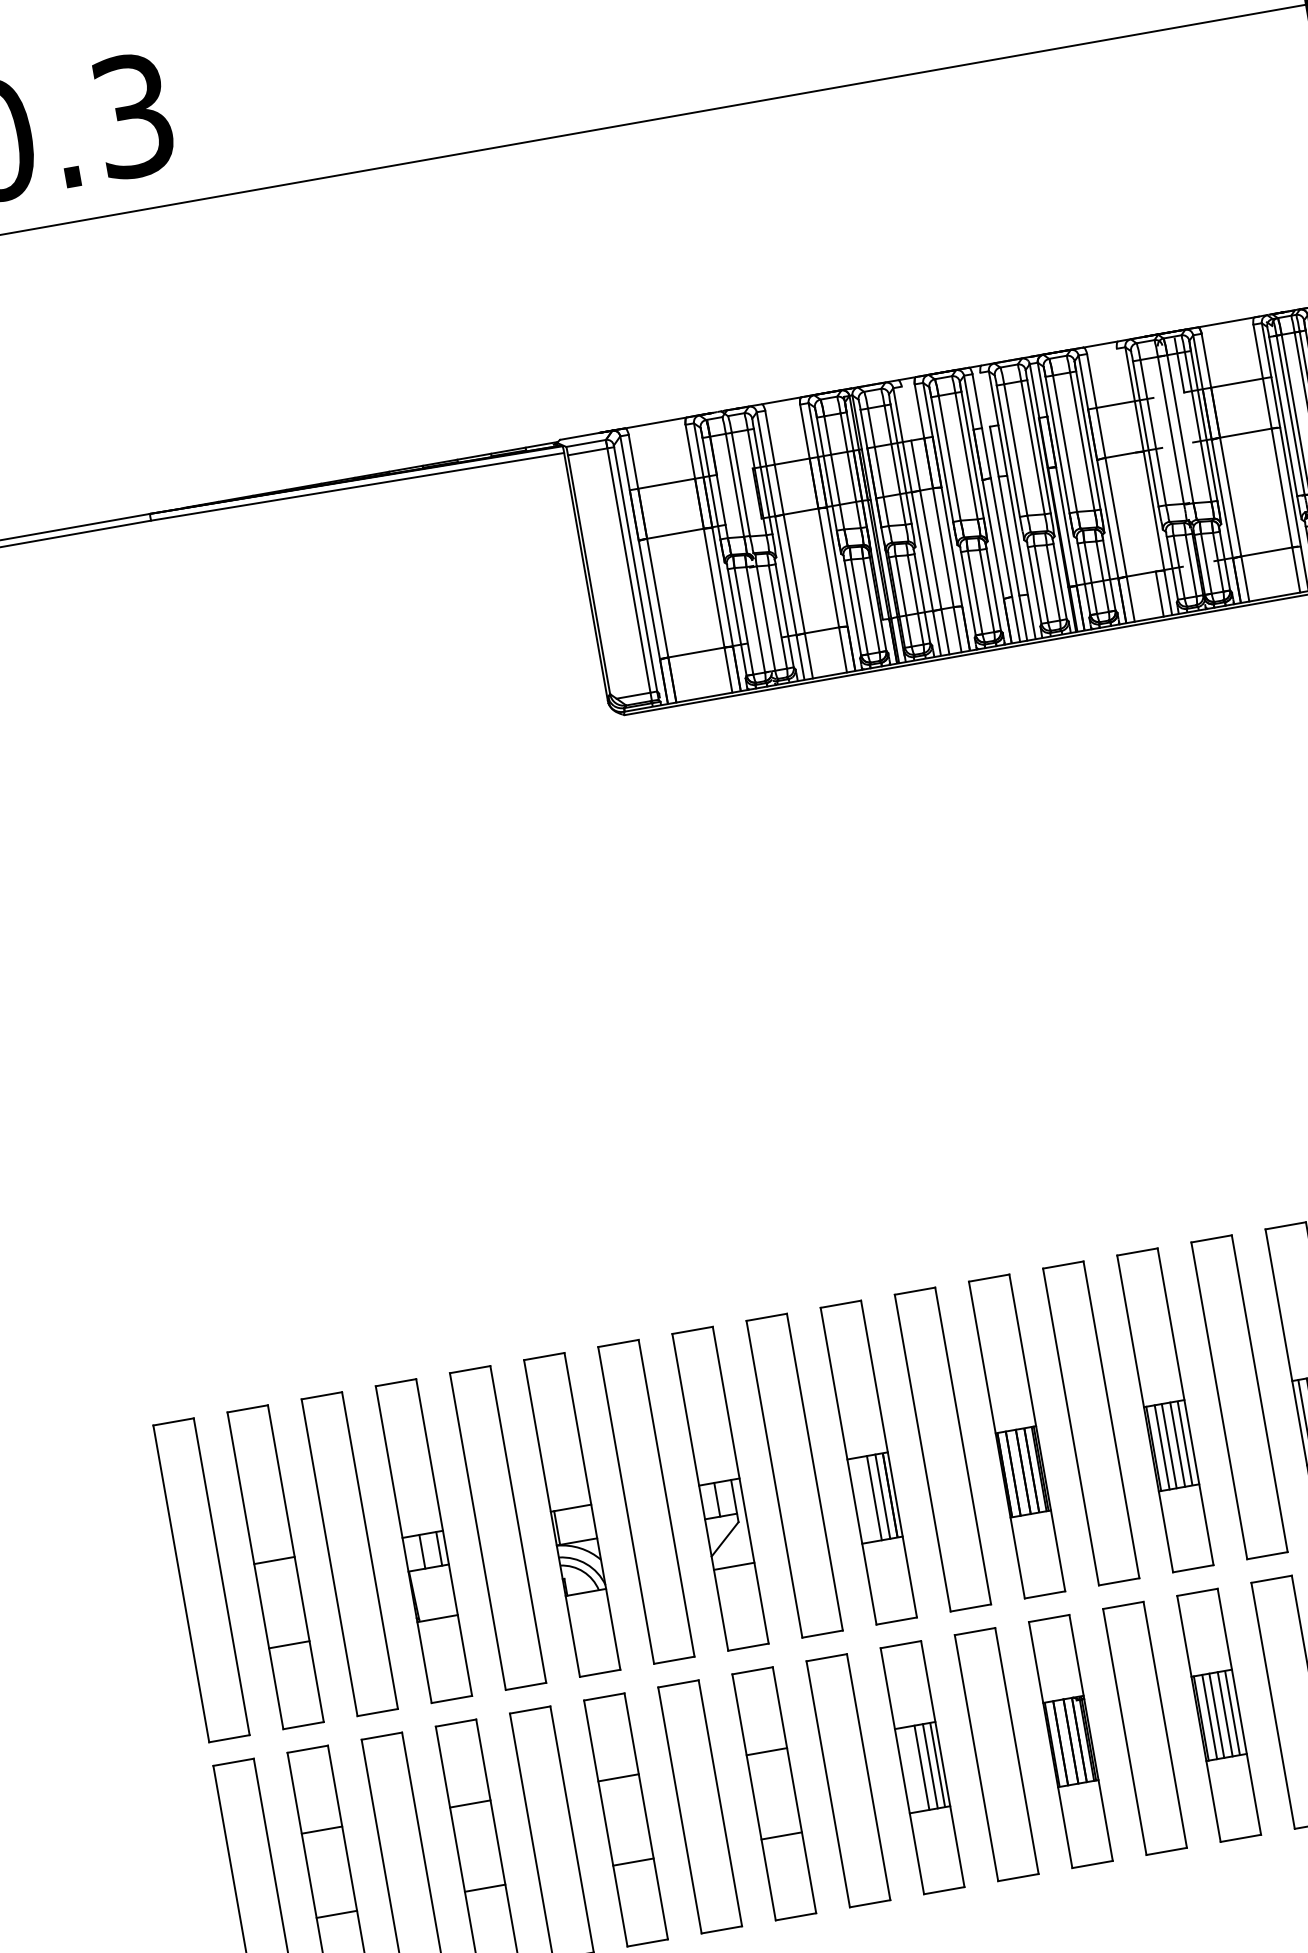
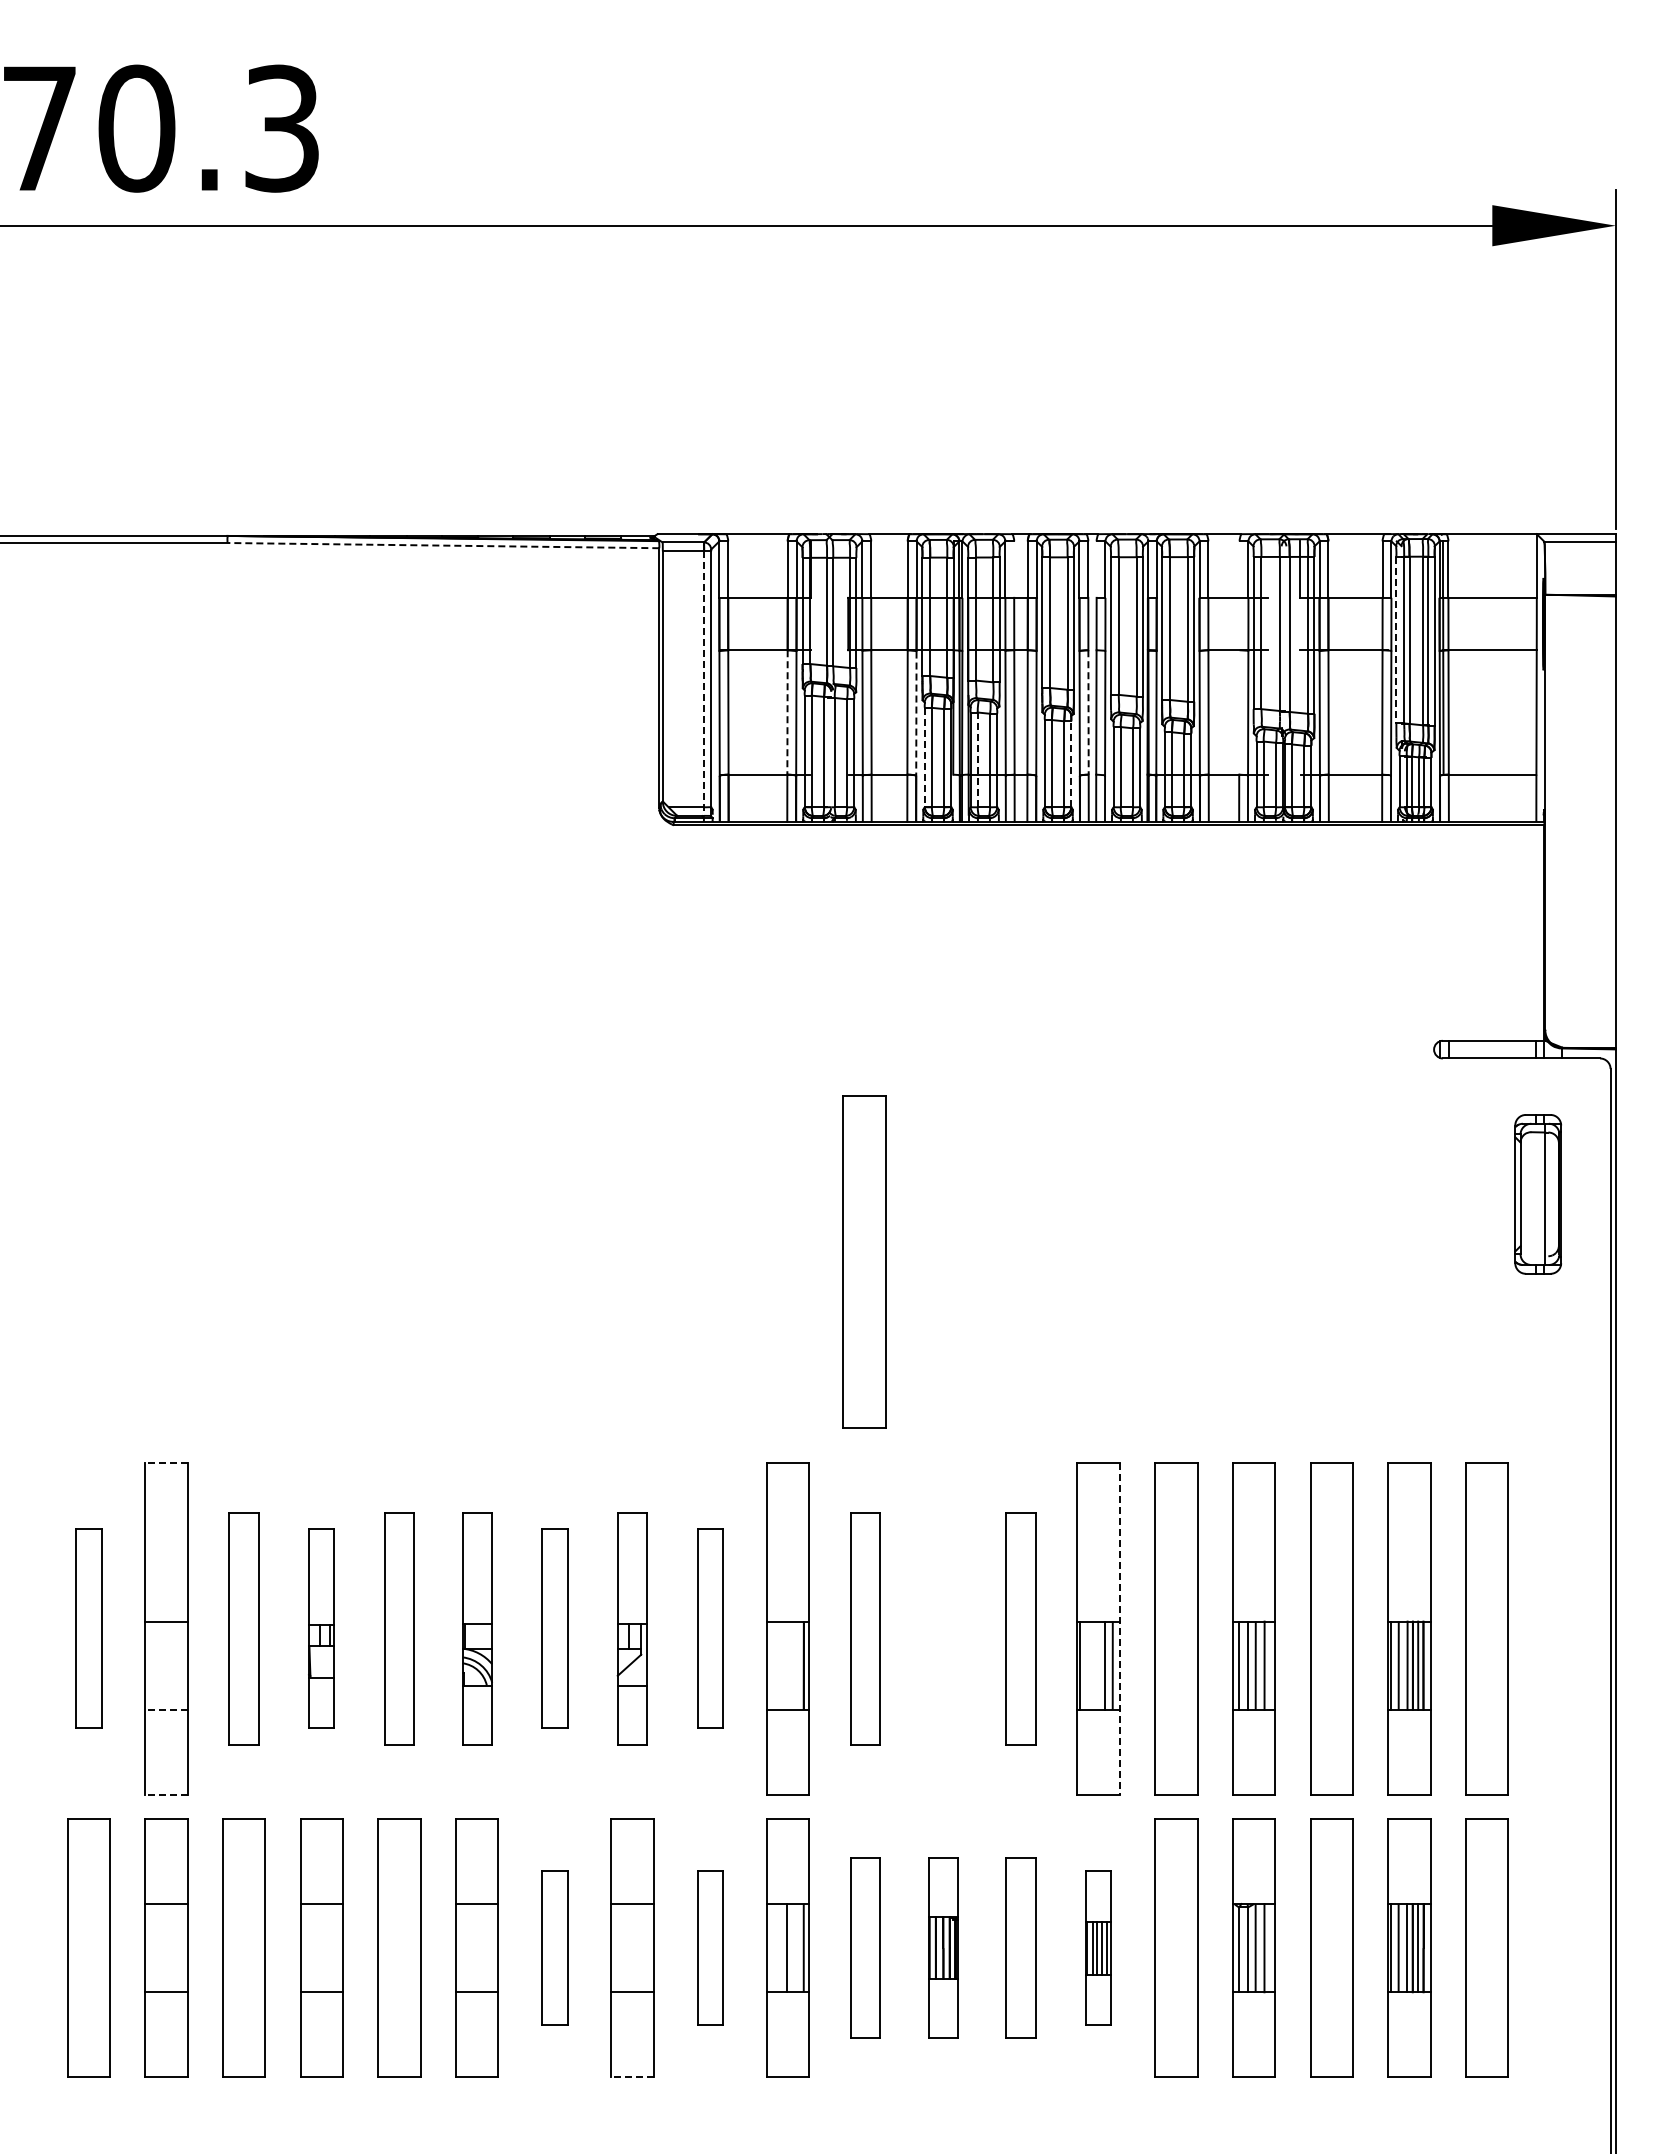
line: (1283, 416) -> (1396, 640), solid -> dashed
line: (357, 486) -> (443, 545), solid -> dashed
line: (1001, 537) -> (1088, 712), solid -> dashed
line: (837, 568) -> (916, 714), solid -> dashed
line: (630, 575) -> (704, 684), solid -> dashed
line: (714, 588) -> (787, 712), solid -> dashed
line: (994, 590) -> (1071, 764), solid -> dashed
line: (903, 601) -> (977, 759), solid -> dashed
line: (852, 608) -> (924, 757), solid -> dashed
part: (880, 1099) -> (864, 1261), added
line: (1185, 1406) -> (1119, 1628), solid -> dashed
line: (247, 1408) -> (166, 1462), solid -> dashed
part: (1090, 1423) -> (1020, 1628), size x0.7
part: (1017, 1436) -> (943, 1628), removed
line: (1169, 1445) -> (1096, 1665), removed
line: (1161, 1447) -> (1088, 1665), removed
part: (942, 1449) -> (865, 1628), size x0.7
part: (794, 1475) -> (710, 1628), size x0.6
part: (720, 1488) -> (632, 1628), size x0.7
line: (883, 1496) -> (796, 1665), removed
line: (874, 1497) -> (787, 1665), removed
part: (645, 1501) -> (554, 1628), size x0.6
part: (572, 1514) -> (477, 1628), size x0.7
part: (497, 1527) -> (399, 1628), size x0.7
part: (423, 1541) -> (321, 1628), size x0.6
part: (349, 1554) -> (243, 1628), size x0.7
part: (201, 1580) -> (88, 1628), size x0.6
line: (289, 1644) -> (166, 1709), solid -> dashed
part: (1218, 1714) -> (1098, 1947), size x0.6
line: (303, 1725) -> (166, 1794), solid -> dashed
part: (1144, 1727) -> (1020, 1947), size x0.7
part: (1070, 1740) -> (943, 1947), size x0.7
part: (996, 1753) -> (865, 1947), size x0.7
line: (930, 1766) -> (796, 1948), removed
part: (848, 1780) -> (710, 1947), size x0.6
part: (699, 1806) -> (554, 1947), size x0.6
line: (795, 1917) -> (632, 2077), solid -> dashed

